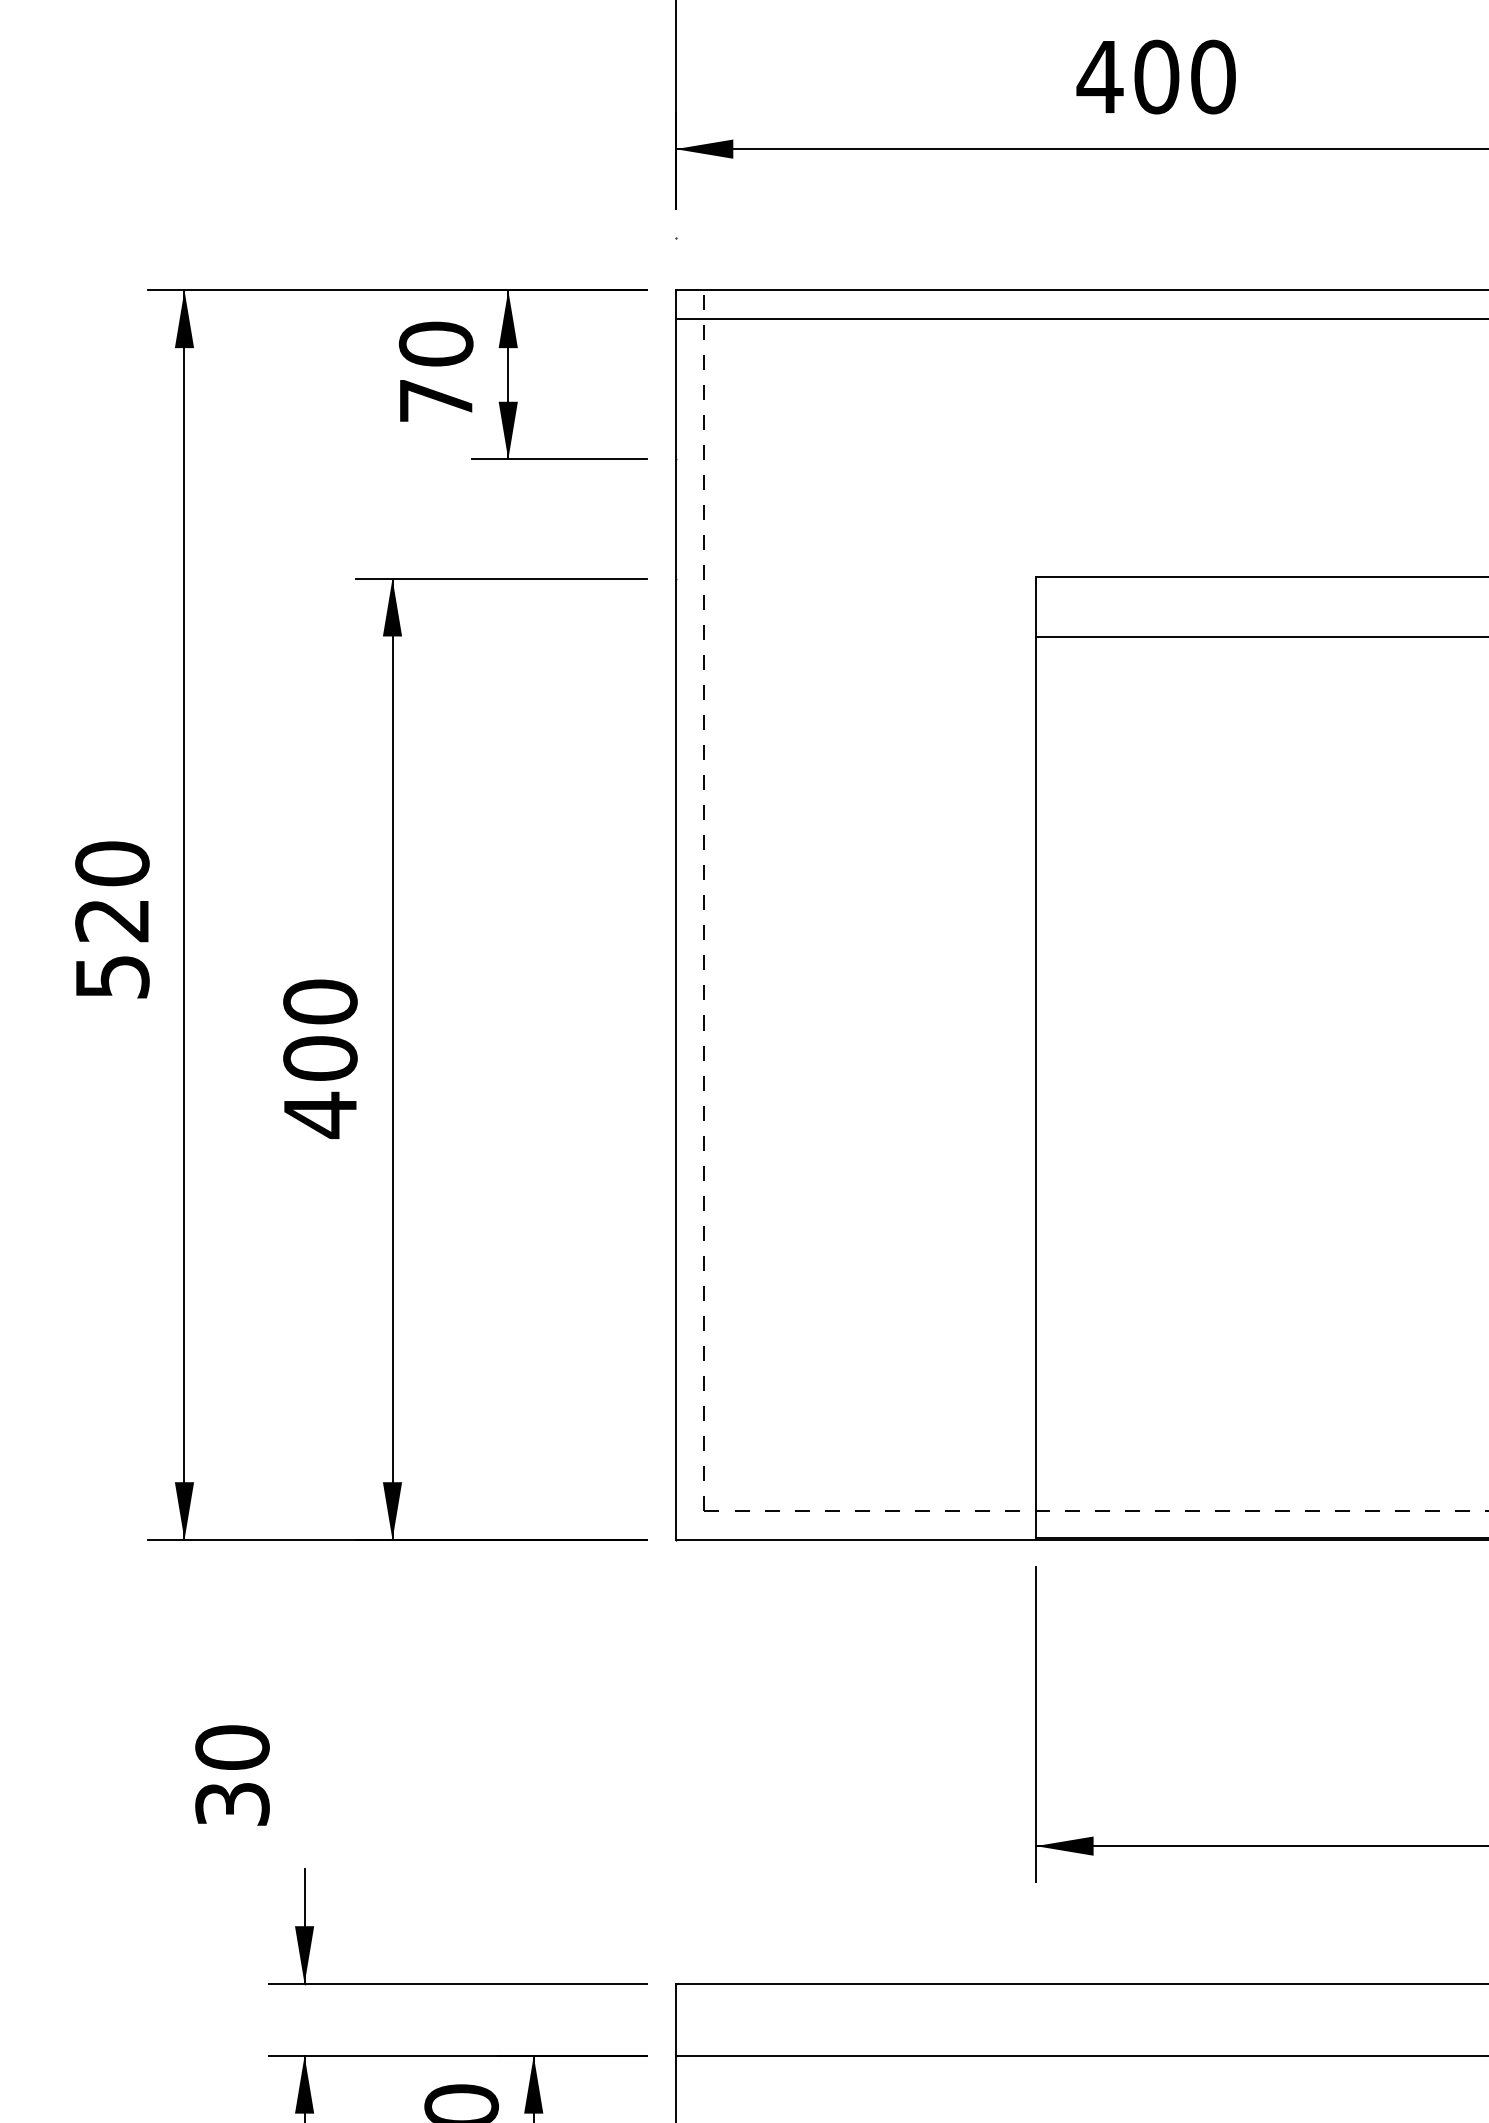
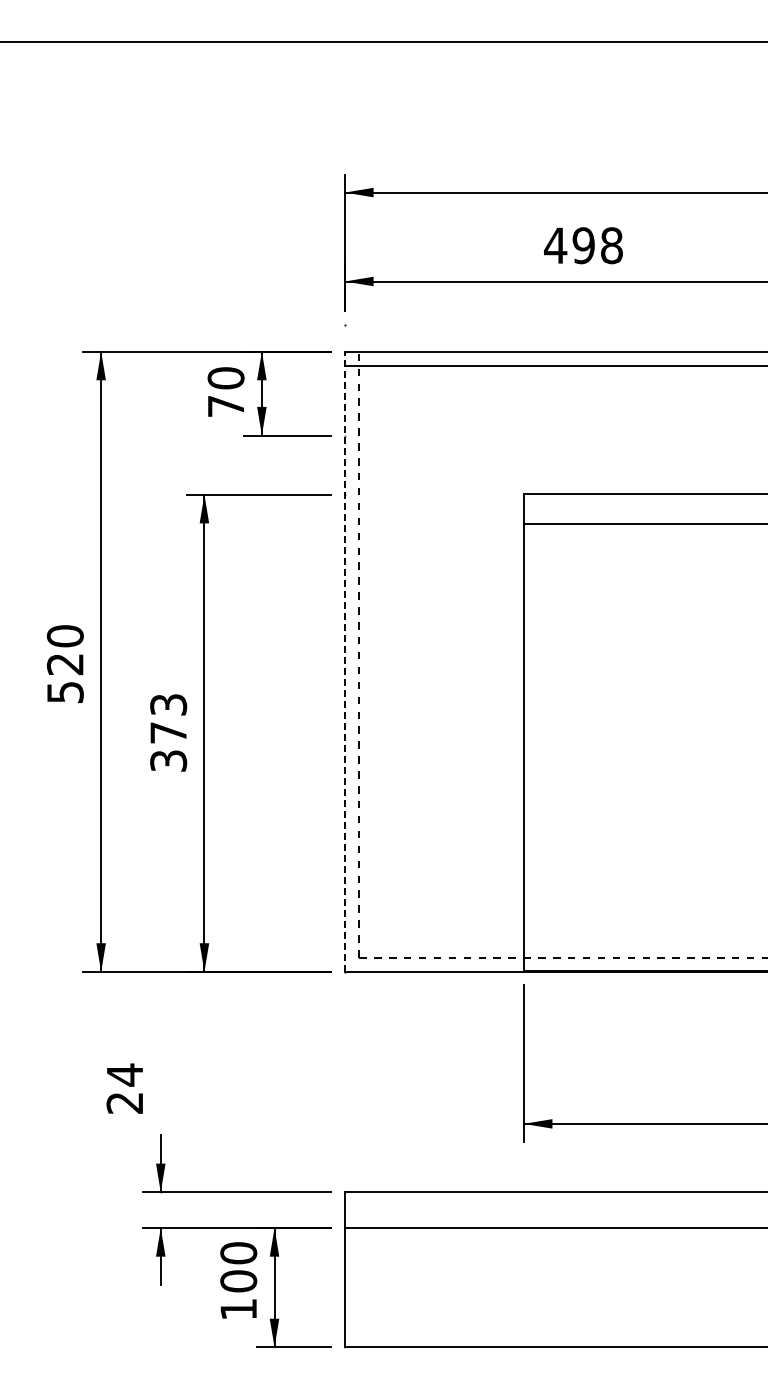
text: (1184, 76) -> (597, 245), 400 -> 498
line: (674, 914) -> (344, 661), solid -> dashed
text: (320, 1057) -> (168, 732), 400 -> 373
text: (231, 1774) -> (124, 1088), 30 -> 24

